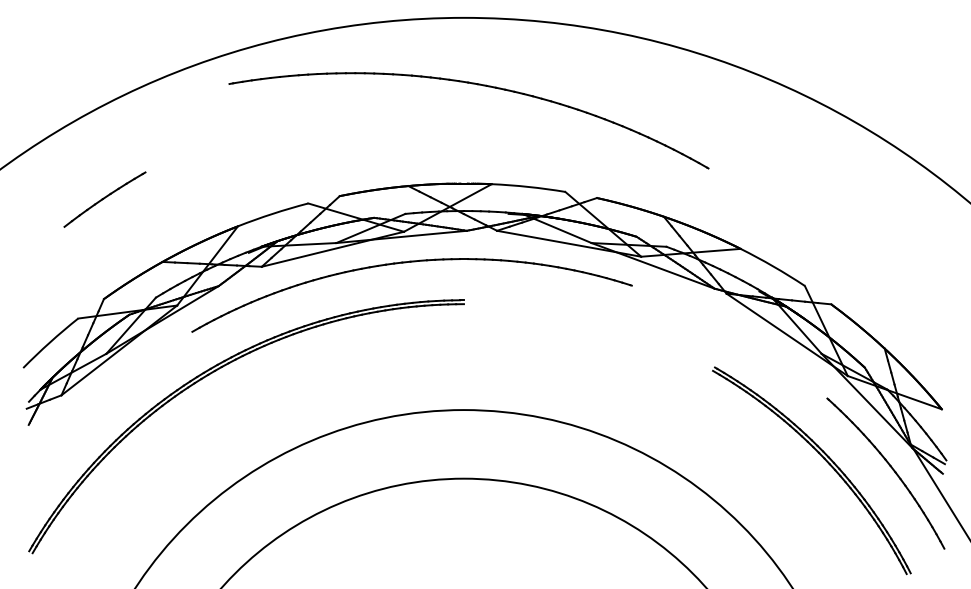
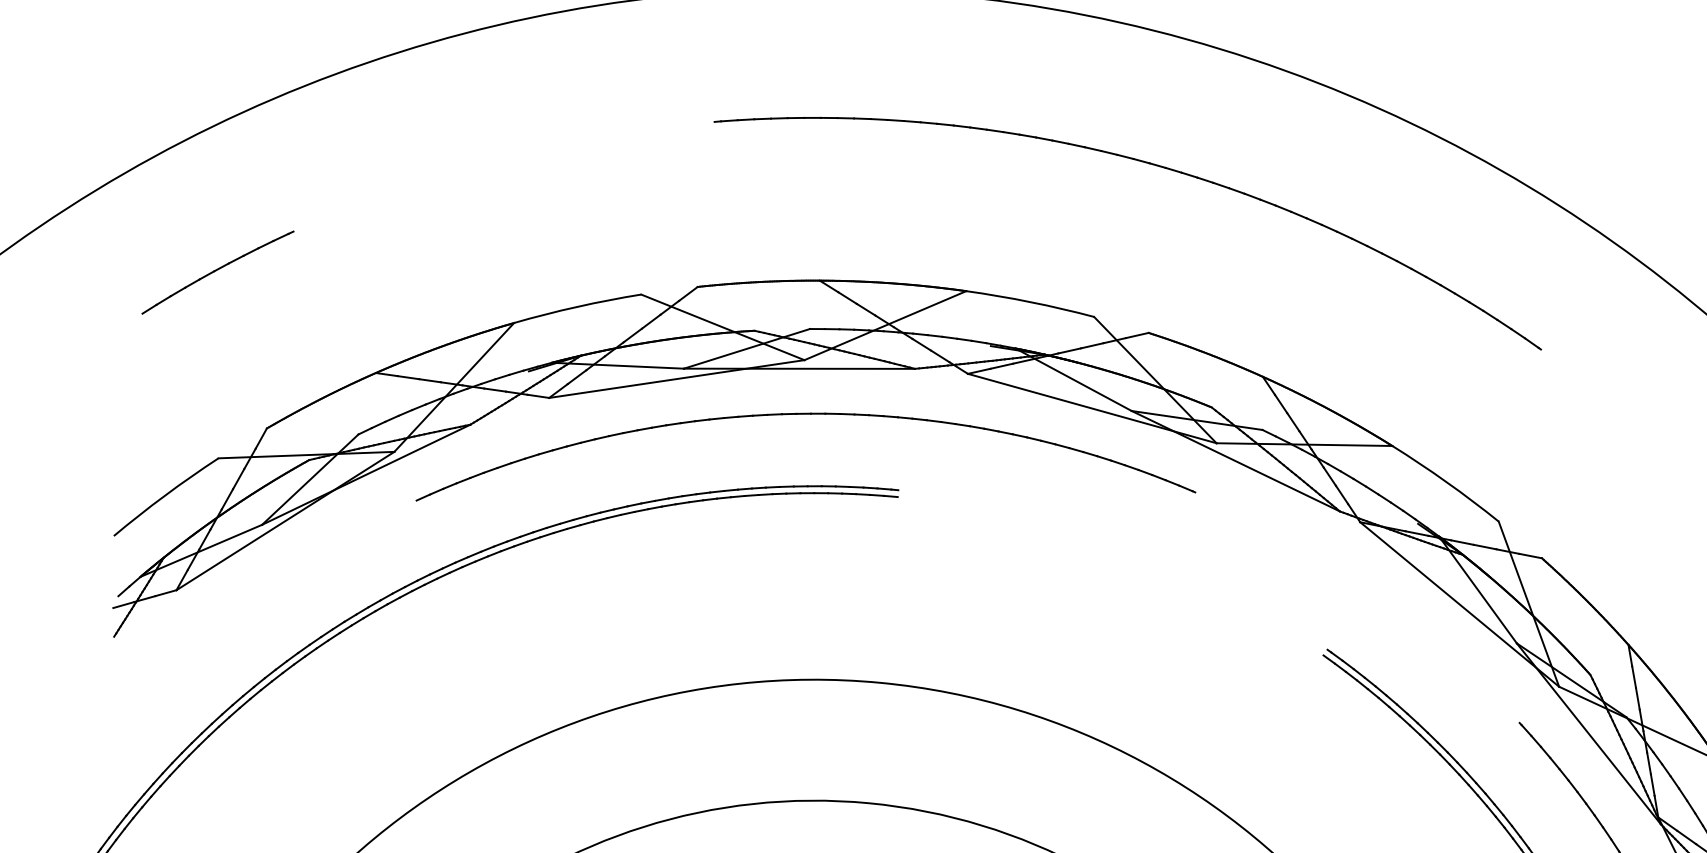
part: (477, 85) -> (1149, 165), moved
part: (104, 199) -> (217, 272), moved

